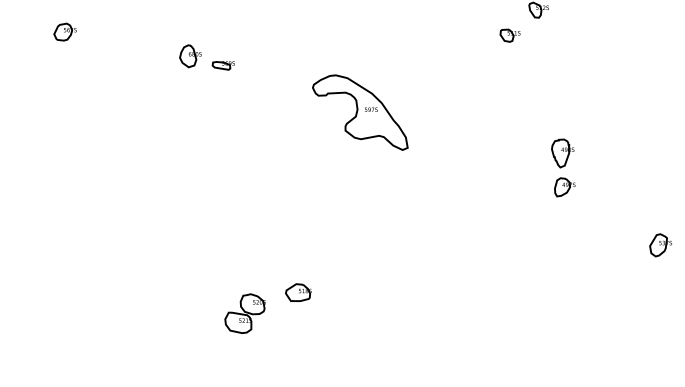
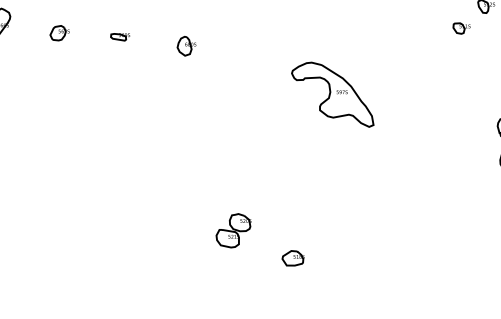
part: (64, 31) -> (59, 32), moved
part: (222, 65) -> (119, 36), moved
part: (298, 292) -> (293, 258), moved
part: (244, 313) -> (233, 230), moved

